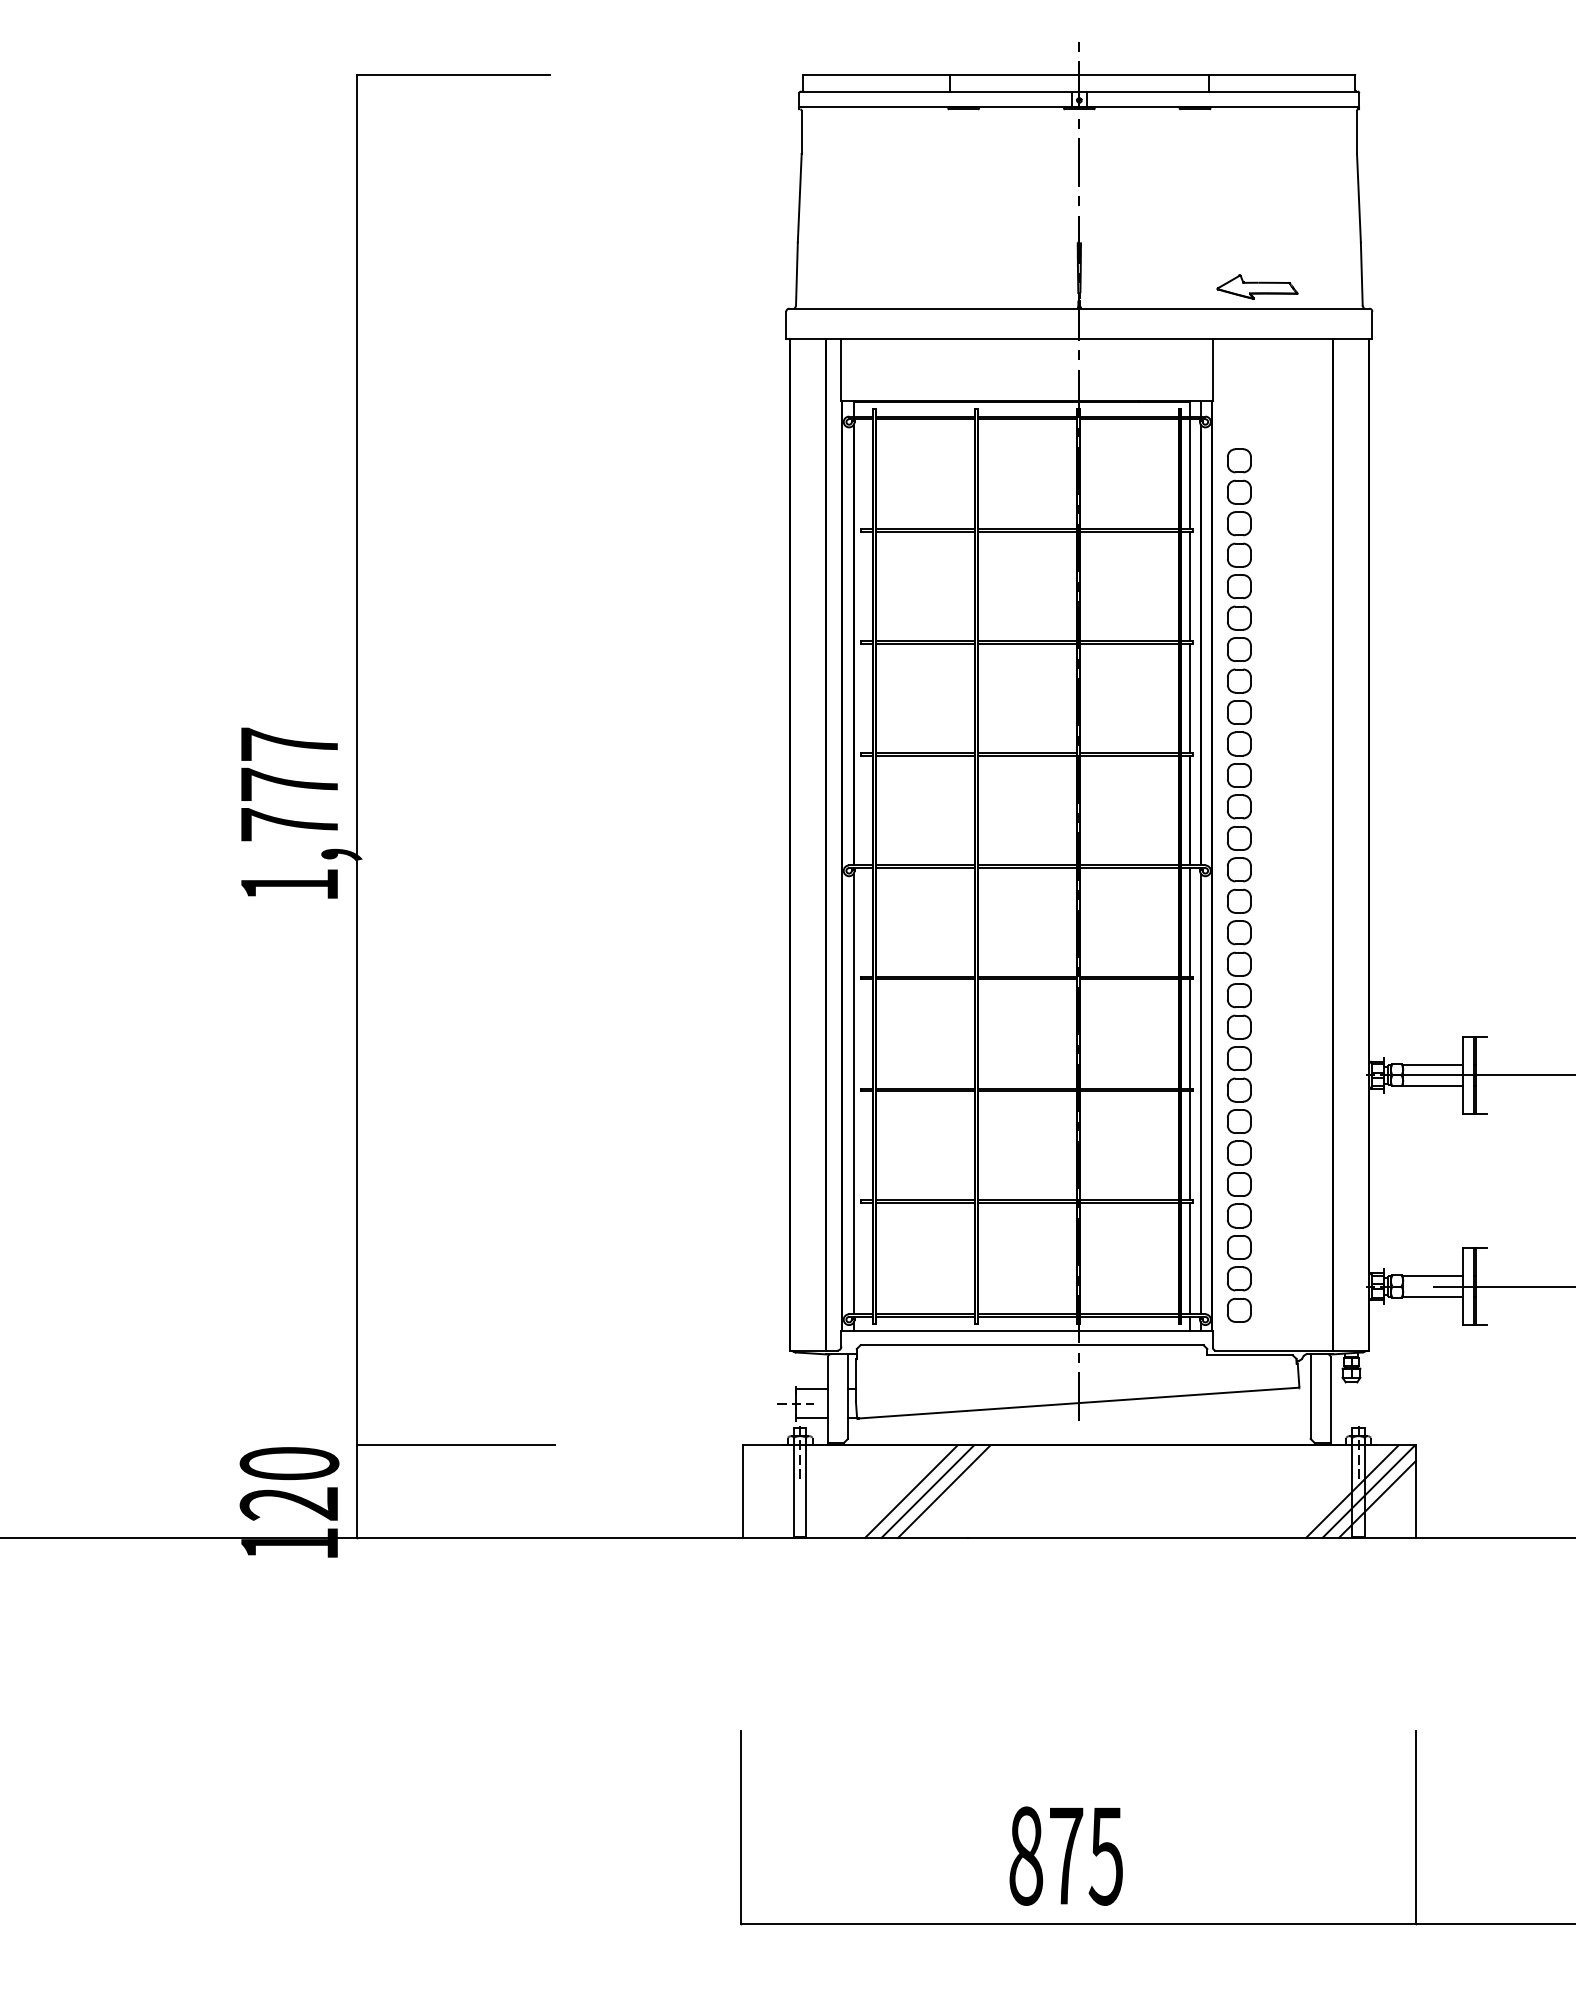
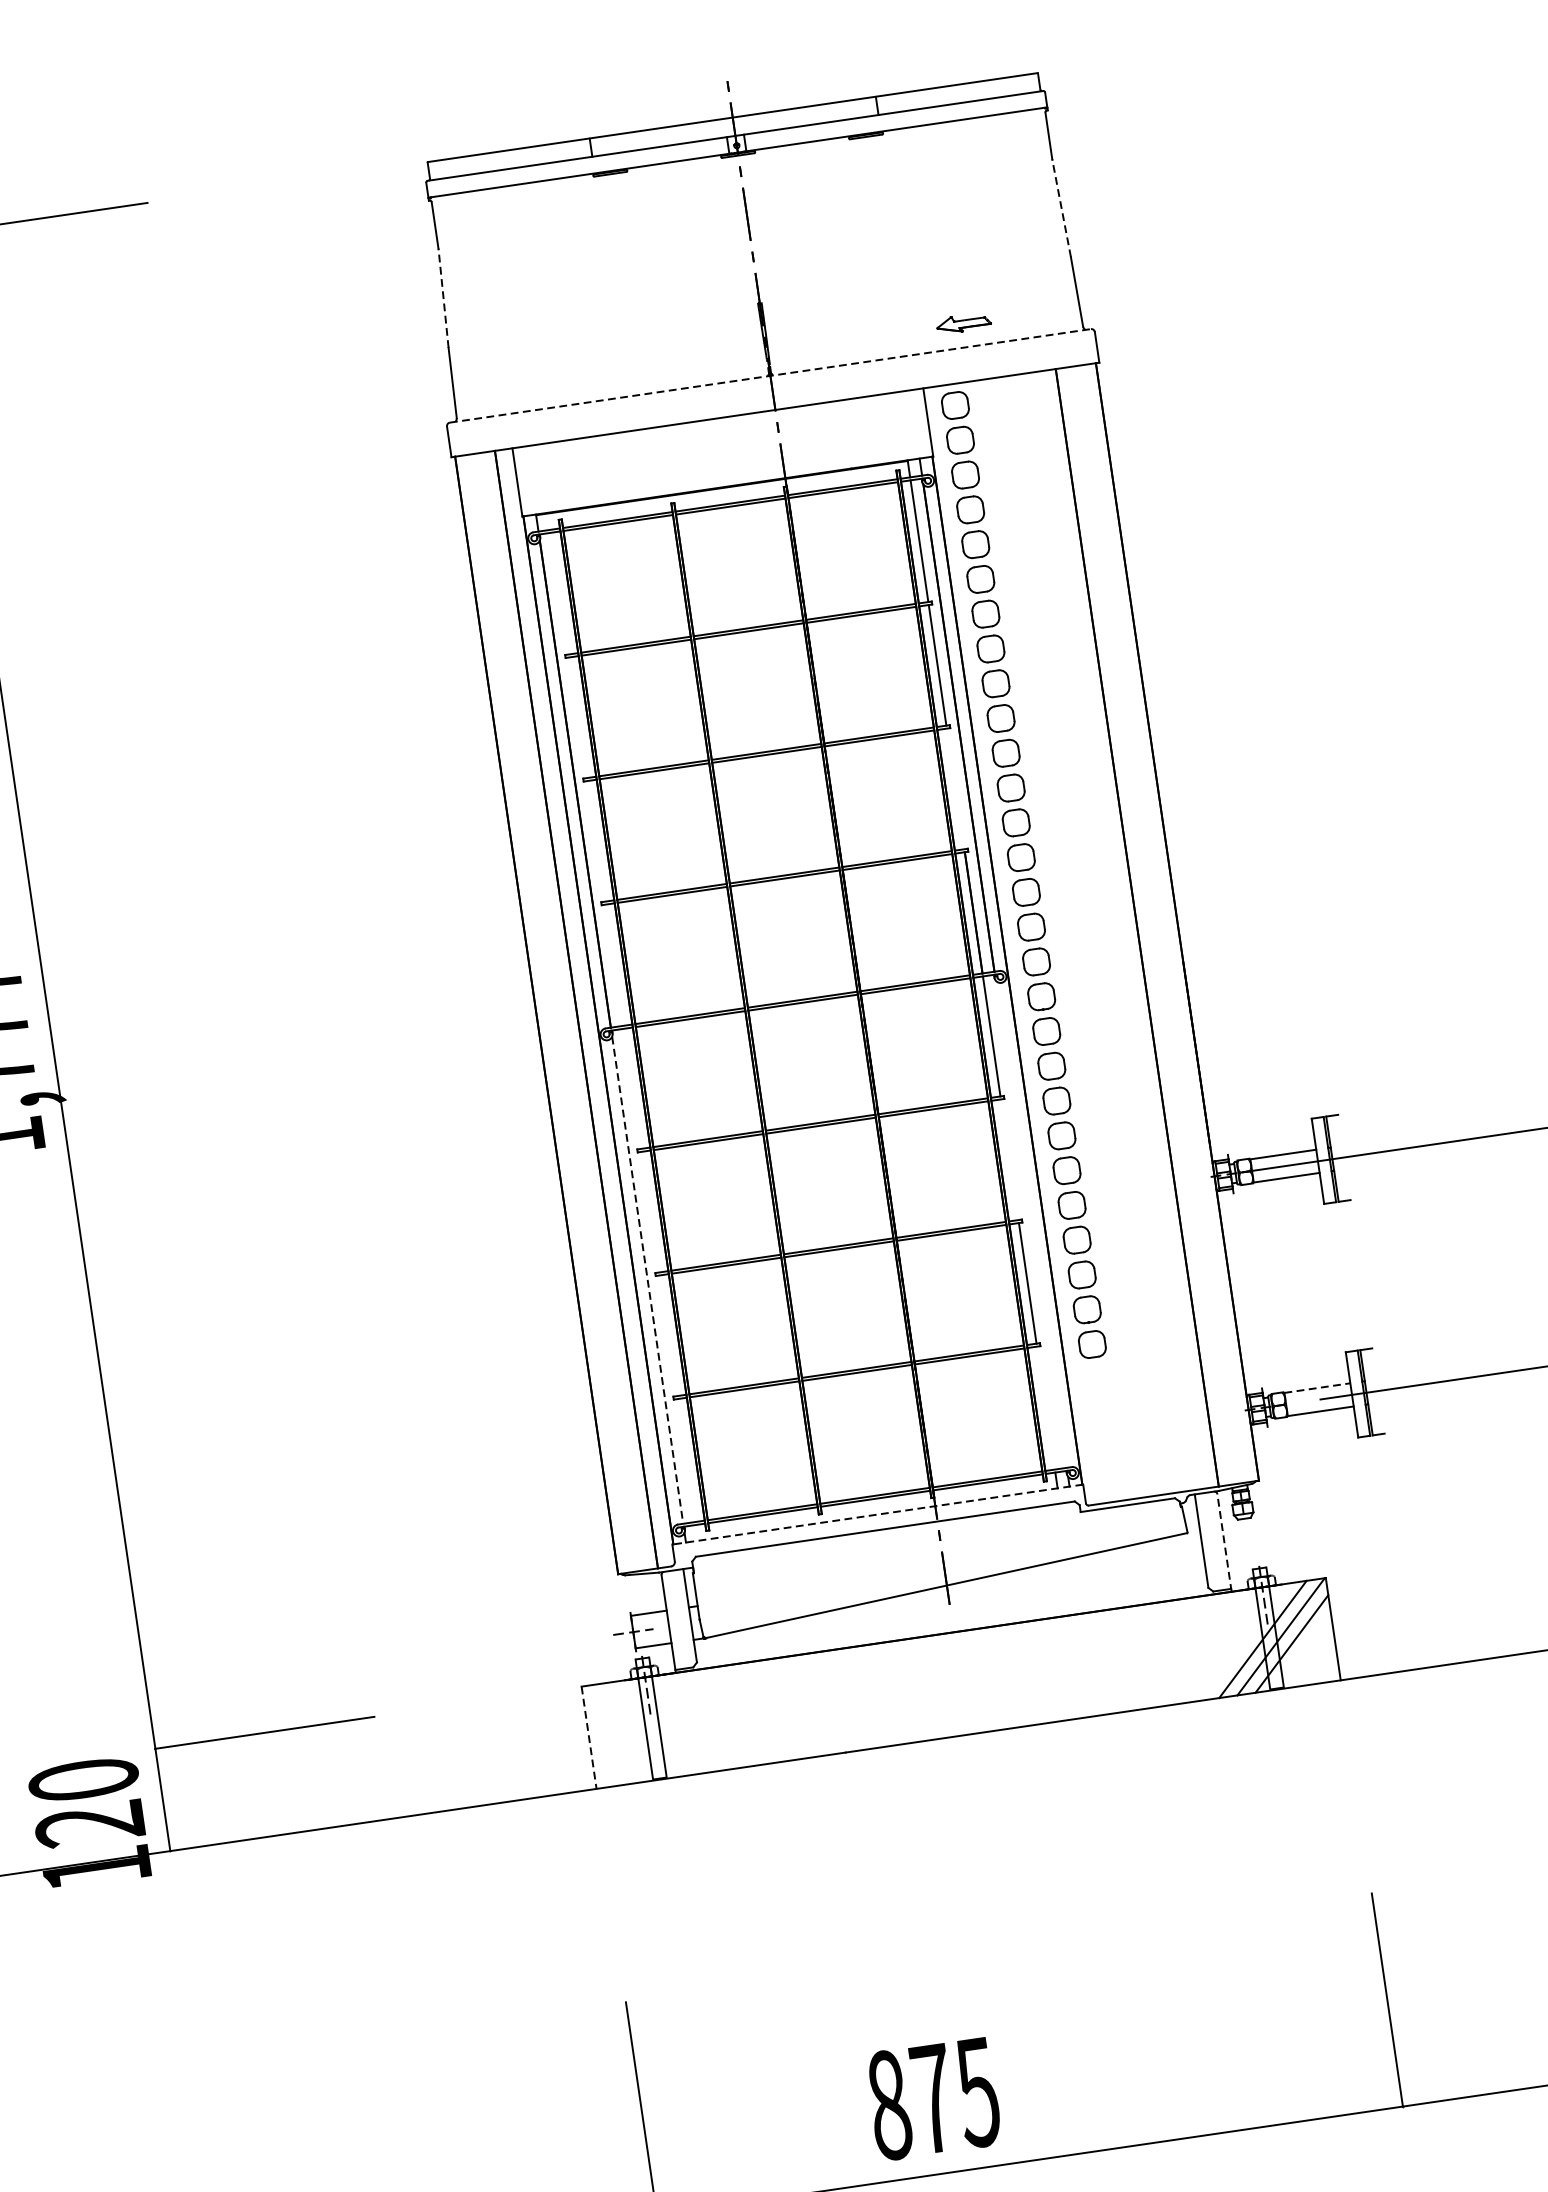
line: (799, 197) -> (443, 298), solid -> dashed
line: (1358, 197) -> (1061, 208), solid -> dashed
part: (1257, 286) -> (963, 322), size x0.6
line: (1079, 308) -> (770, 375), solid -> dashed
line: (1190, 698) -> (956, 788), removed
part: (1238, 885) -> (1022, 875), moved
line: (1190, 1033) -> (1010, 1159), removed
line: (1200, 1093) -> (1030, 1223), removed
line: (853, 1094) -> (647, 1280), solid -> dashed
line: (1190, 1258) -> (1046, 1407), removed
line: (1433, 1276) -> (1317, 1388), solid -> dashed
line: (1027, 1331) -> (878, 1514), solid -> dashed
line: (1330, 1400) -> (1224, 1542), solid -> dashed
line: (911, 1491) -> (775, 1710), removed
line: (927, 1491) -> (793, 1707), removed
line: (944, 1491) -> (812, 1705), removed
line: (742, 1492) -> (589, 1738), solid -> dashed
text: (1065, 1855) -> (932, 2098), moved

